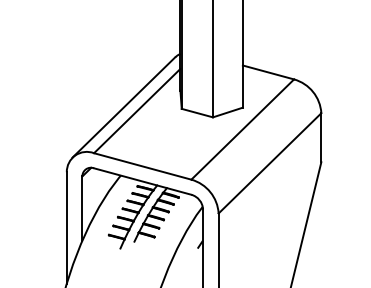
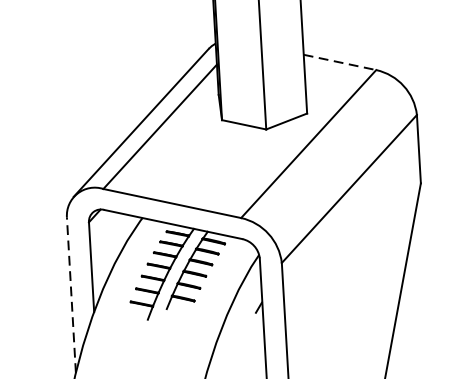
line: (268, 72) -> (340, 62), solid -> dashed
line: (66, 227) -> (70, 294), solid -> dashed

